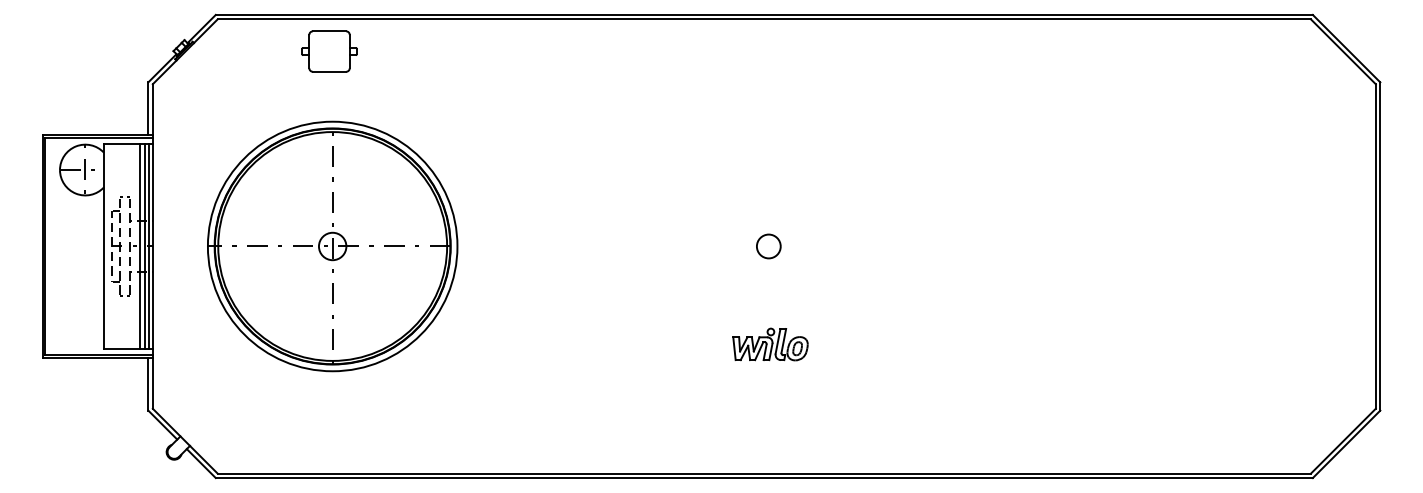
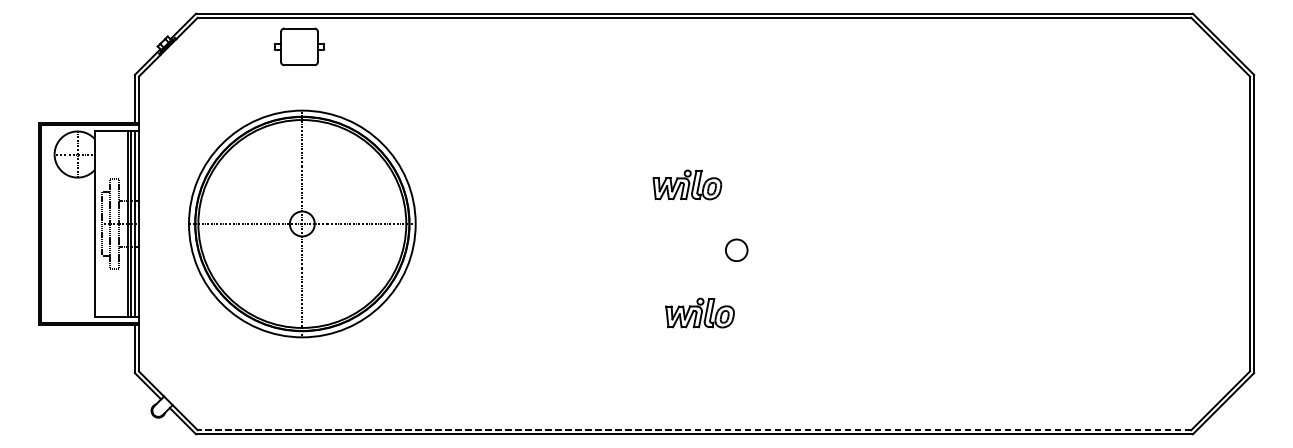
part: (756, 203) -> (687, 184), added
circle: (768, 246) -> (736, 250), moved
line: (764, 473) -> (694, 430), solid -> dashed

